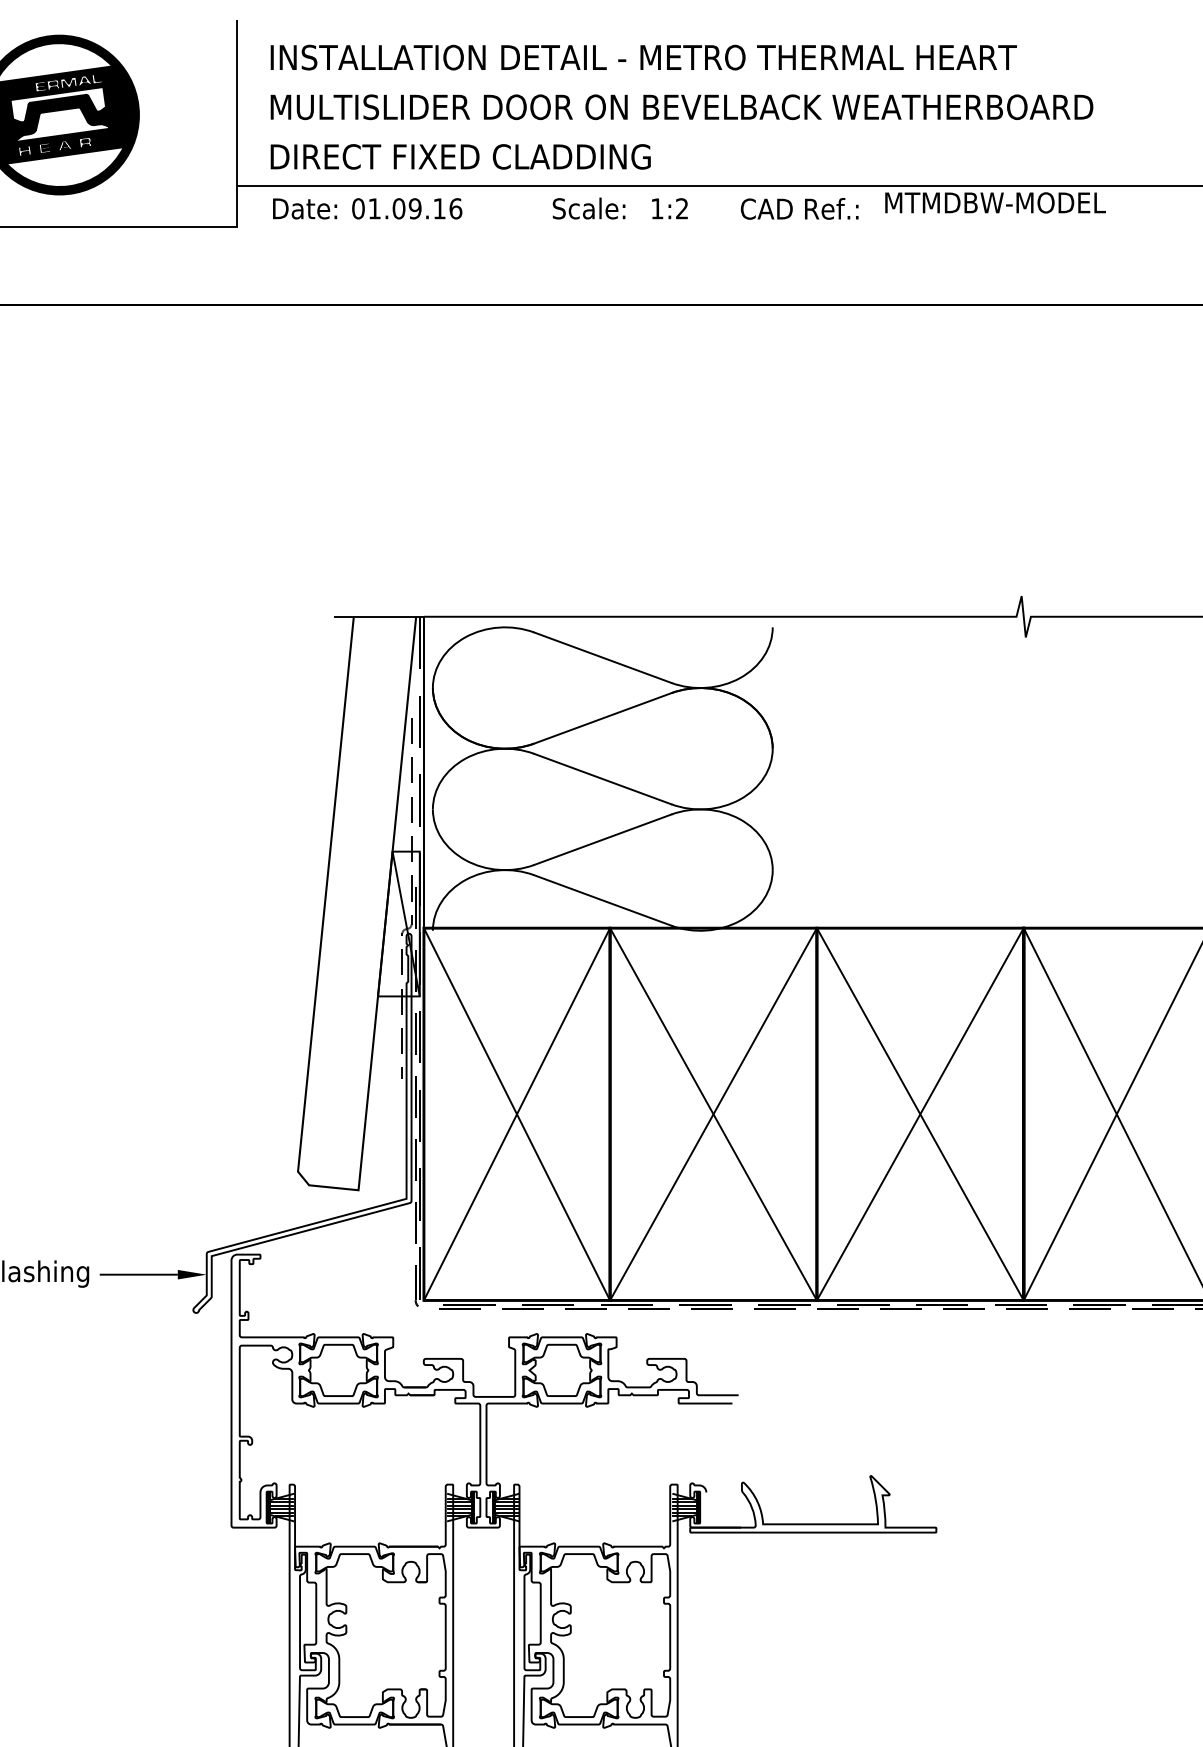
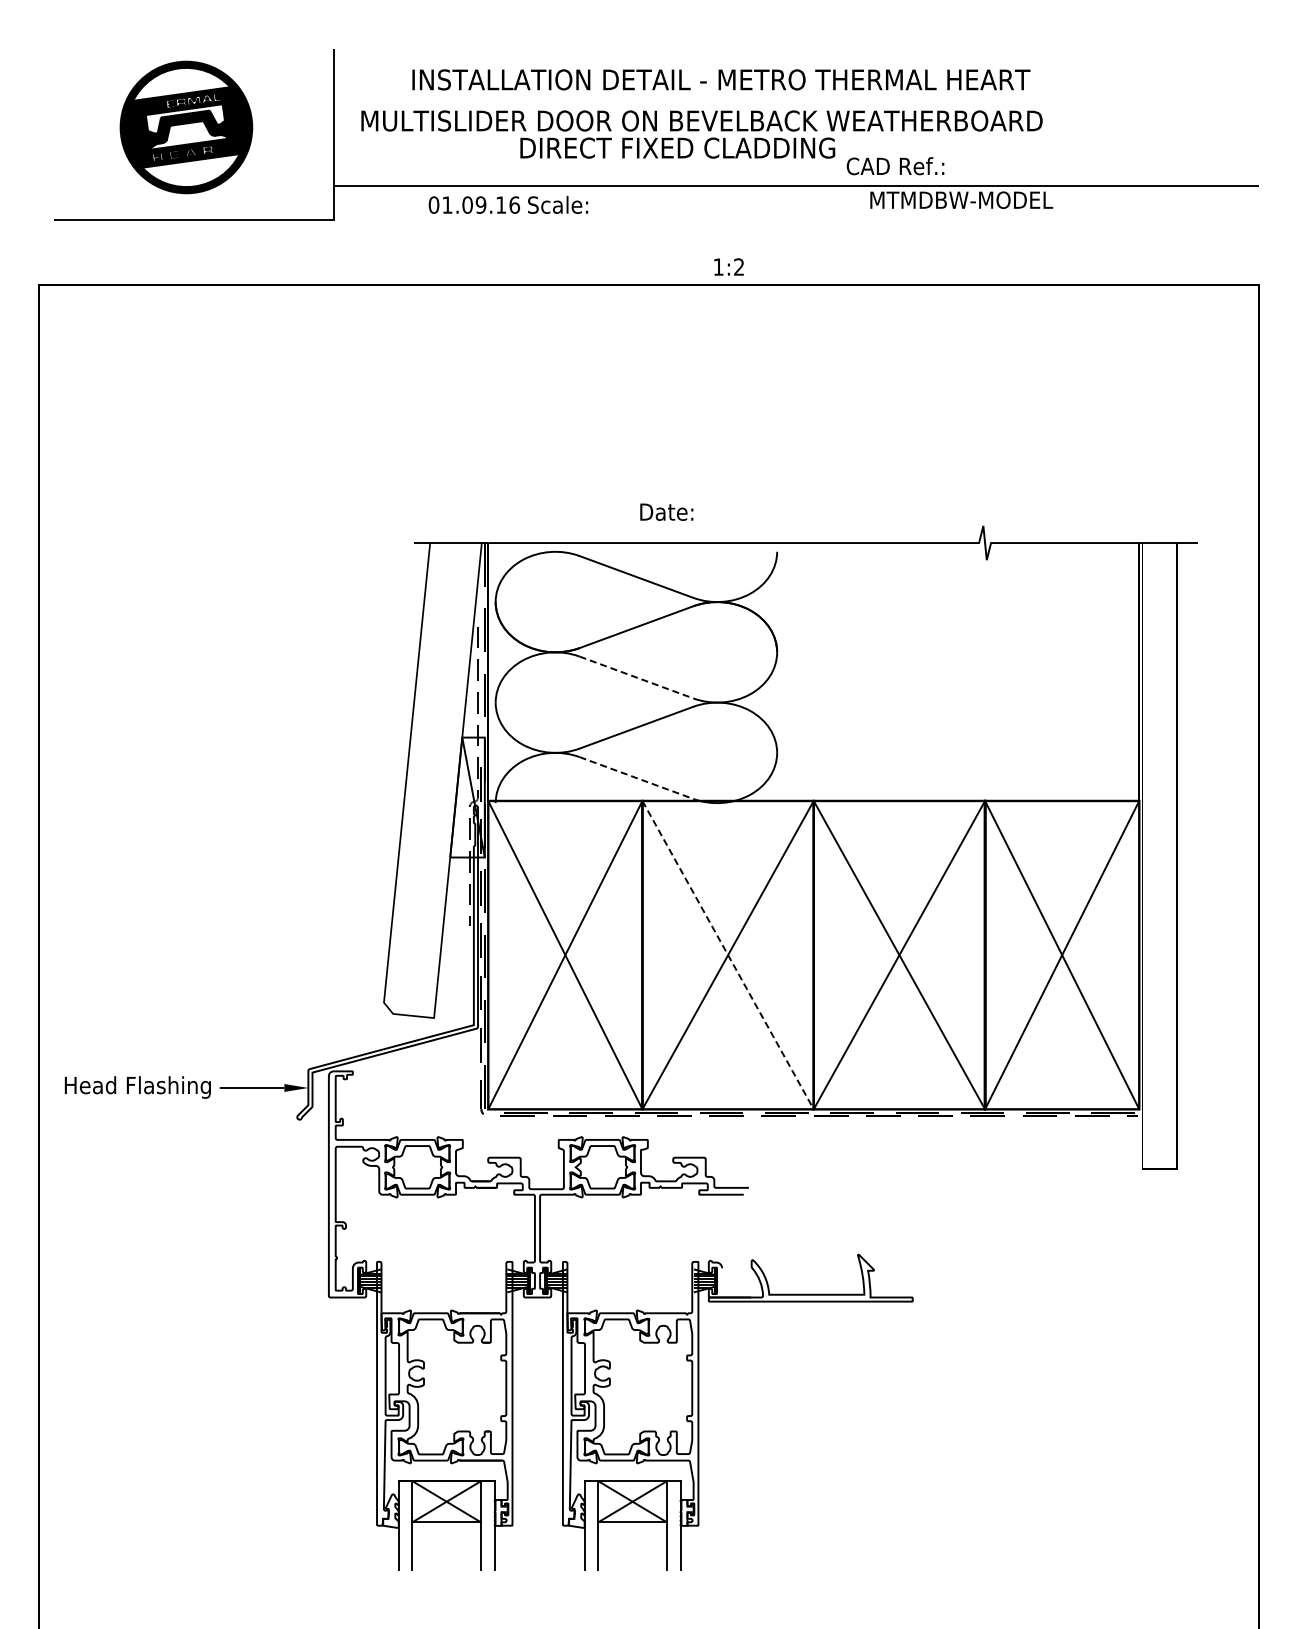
text: (643, 57) -> (721, 79), moved
text: (460, 156) -> (677, 147), moved
text: (304, 208) -> (666, 511), moved
text: (589, 208) -> (558, 204), moved
text: (669, 208) -> (728, 266), moved
text: (799, 209) -> (895, 166), moved
line: (602, 779) -> (636, 677), solid -> dashed
line: (602, 901) -> (636, 778), solid -> dashed
line: (713, 1114) -> (728, 955), solid -> dashed

